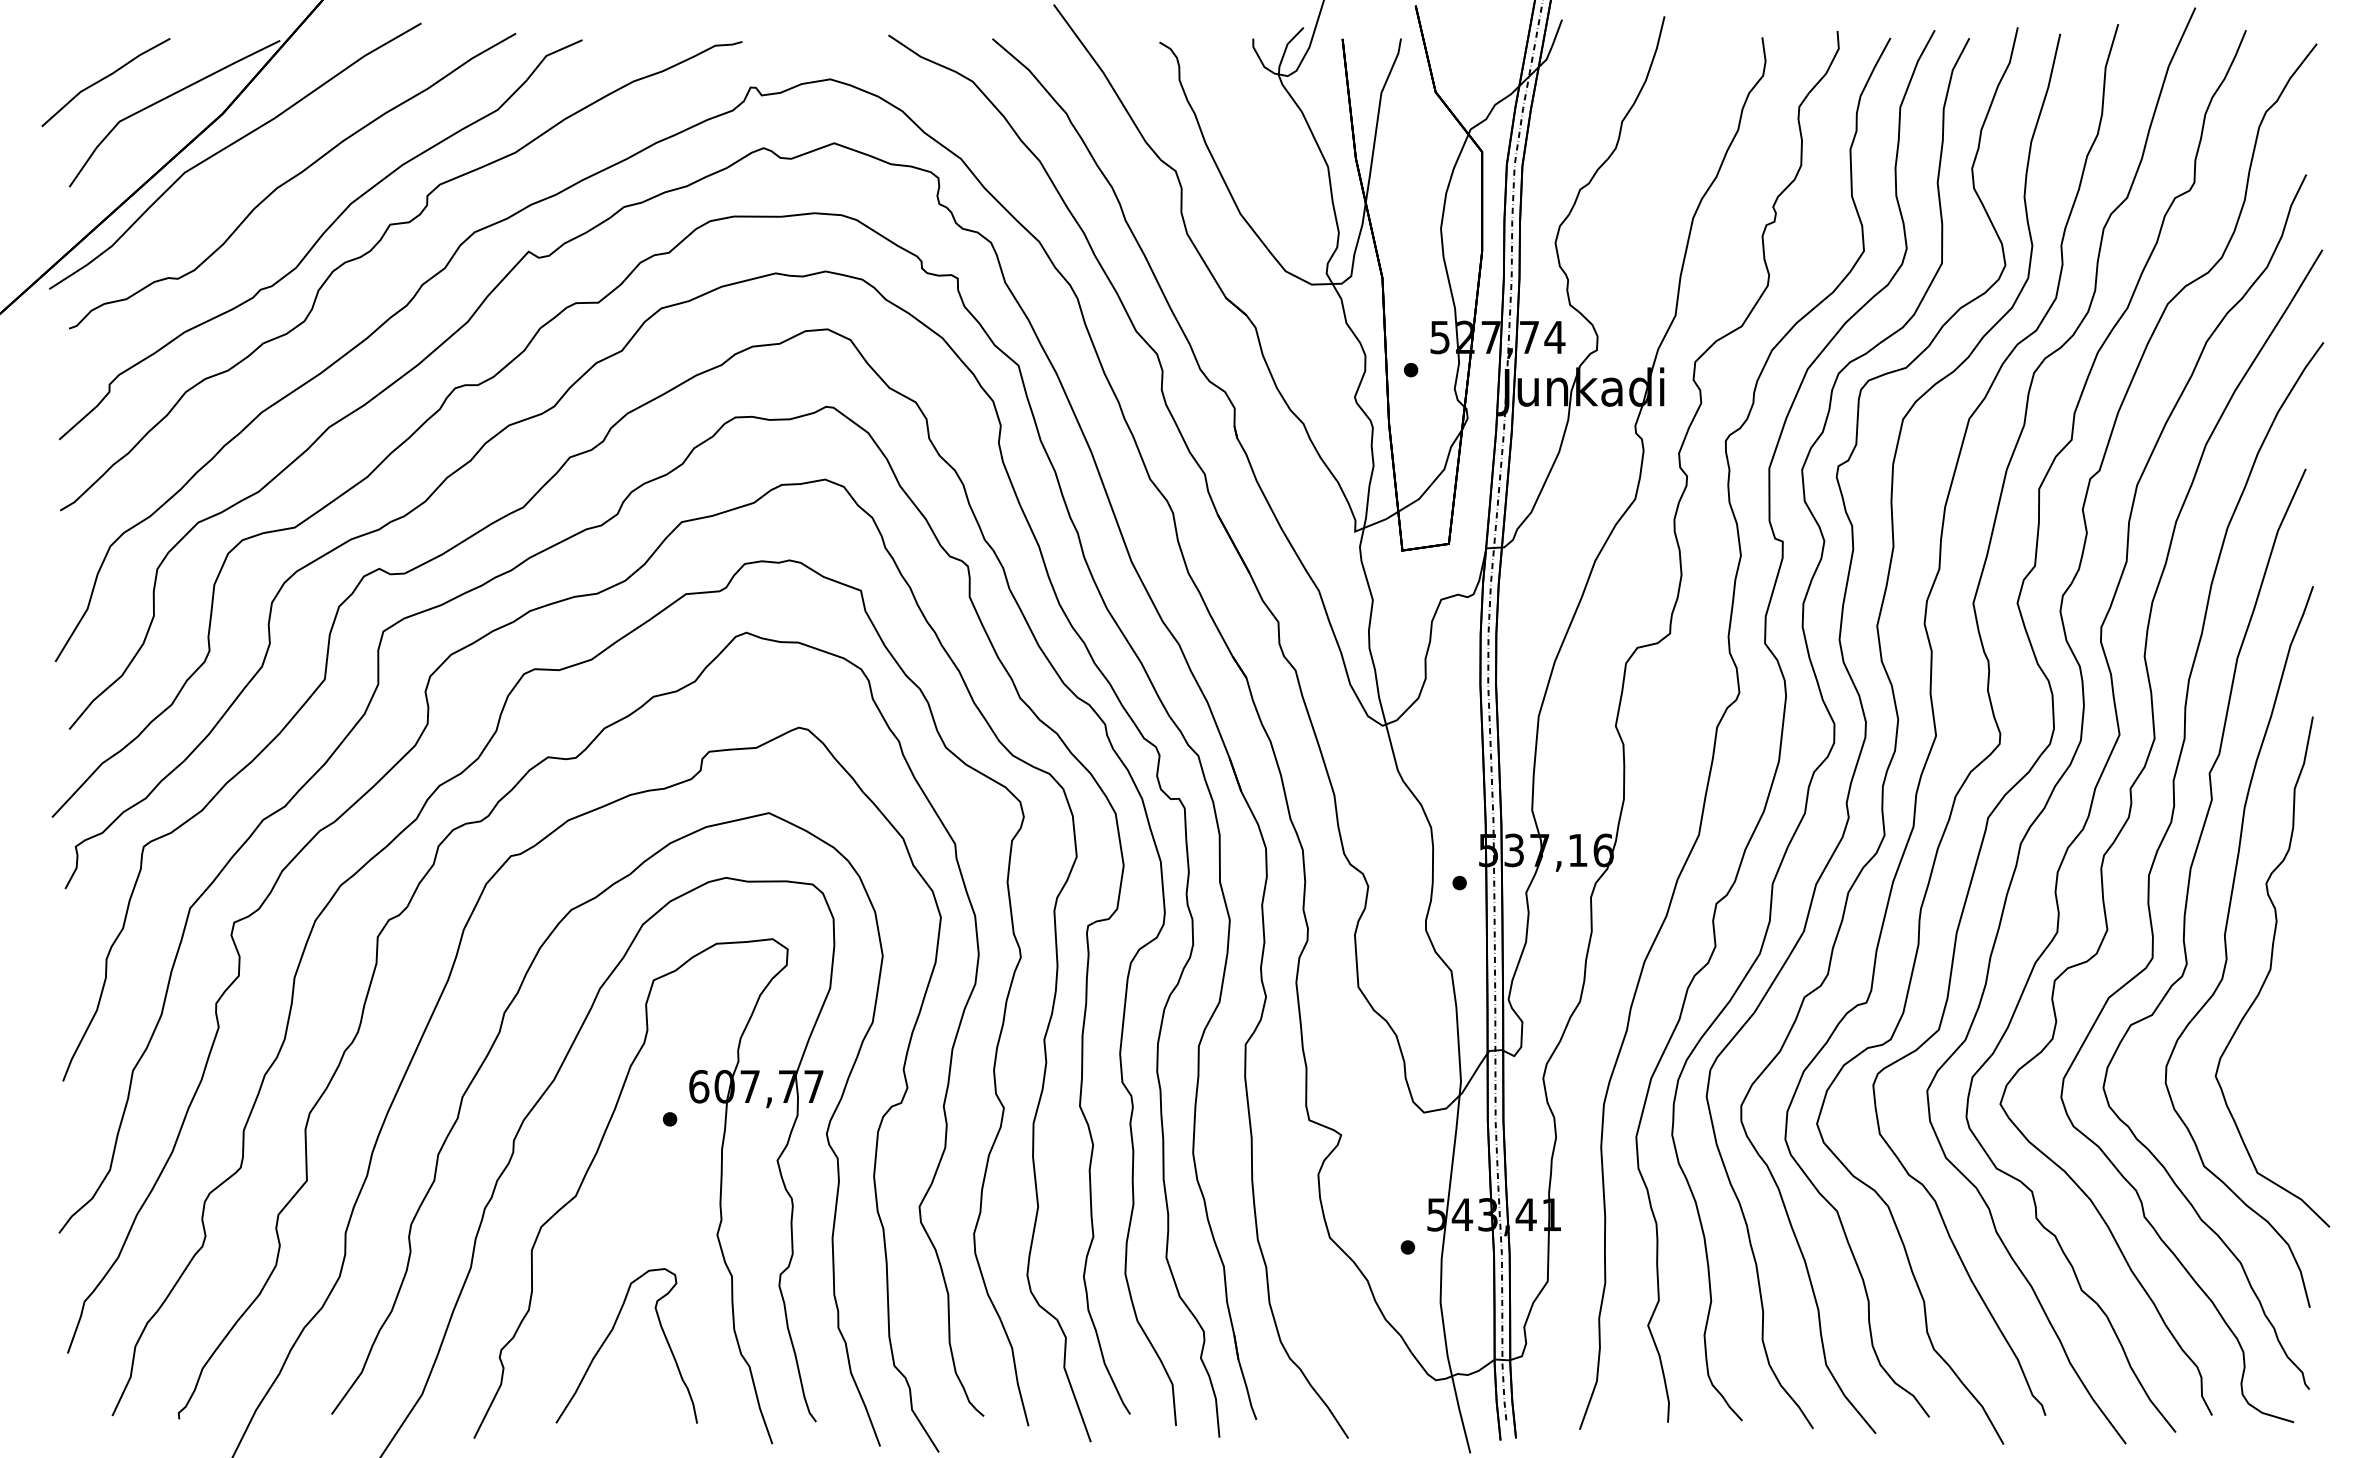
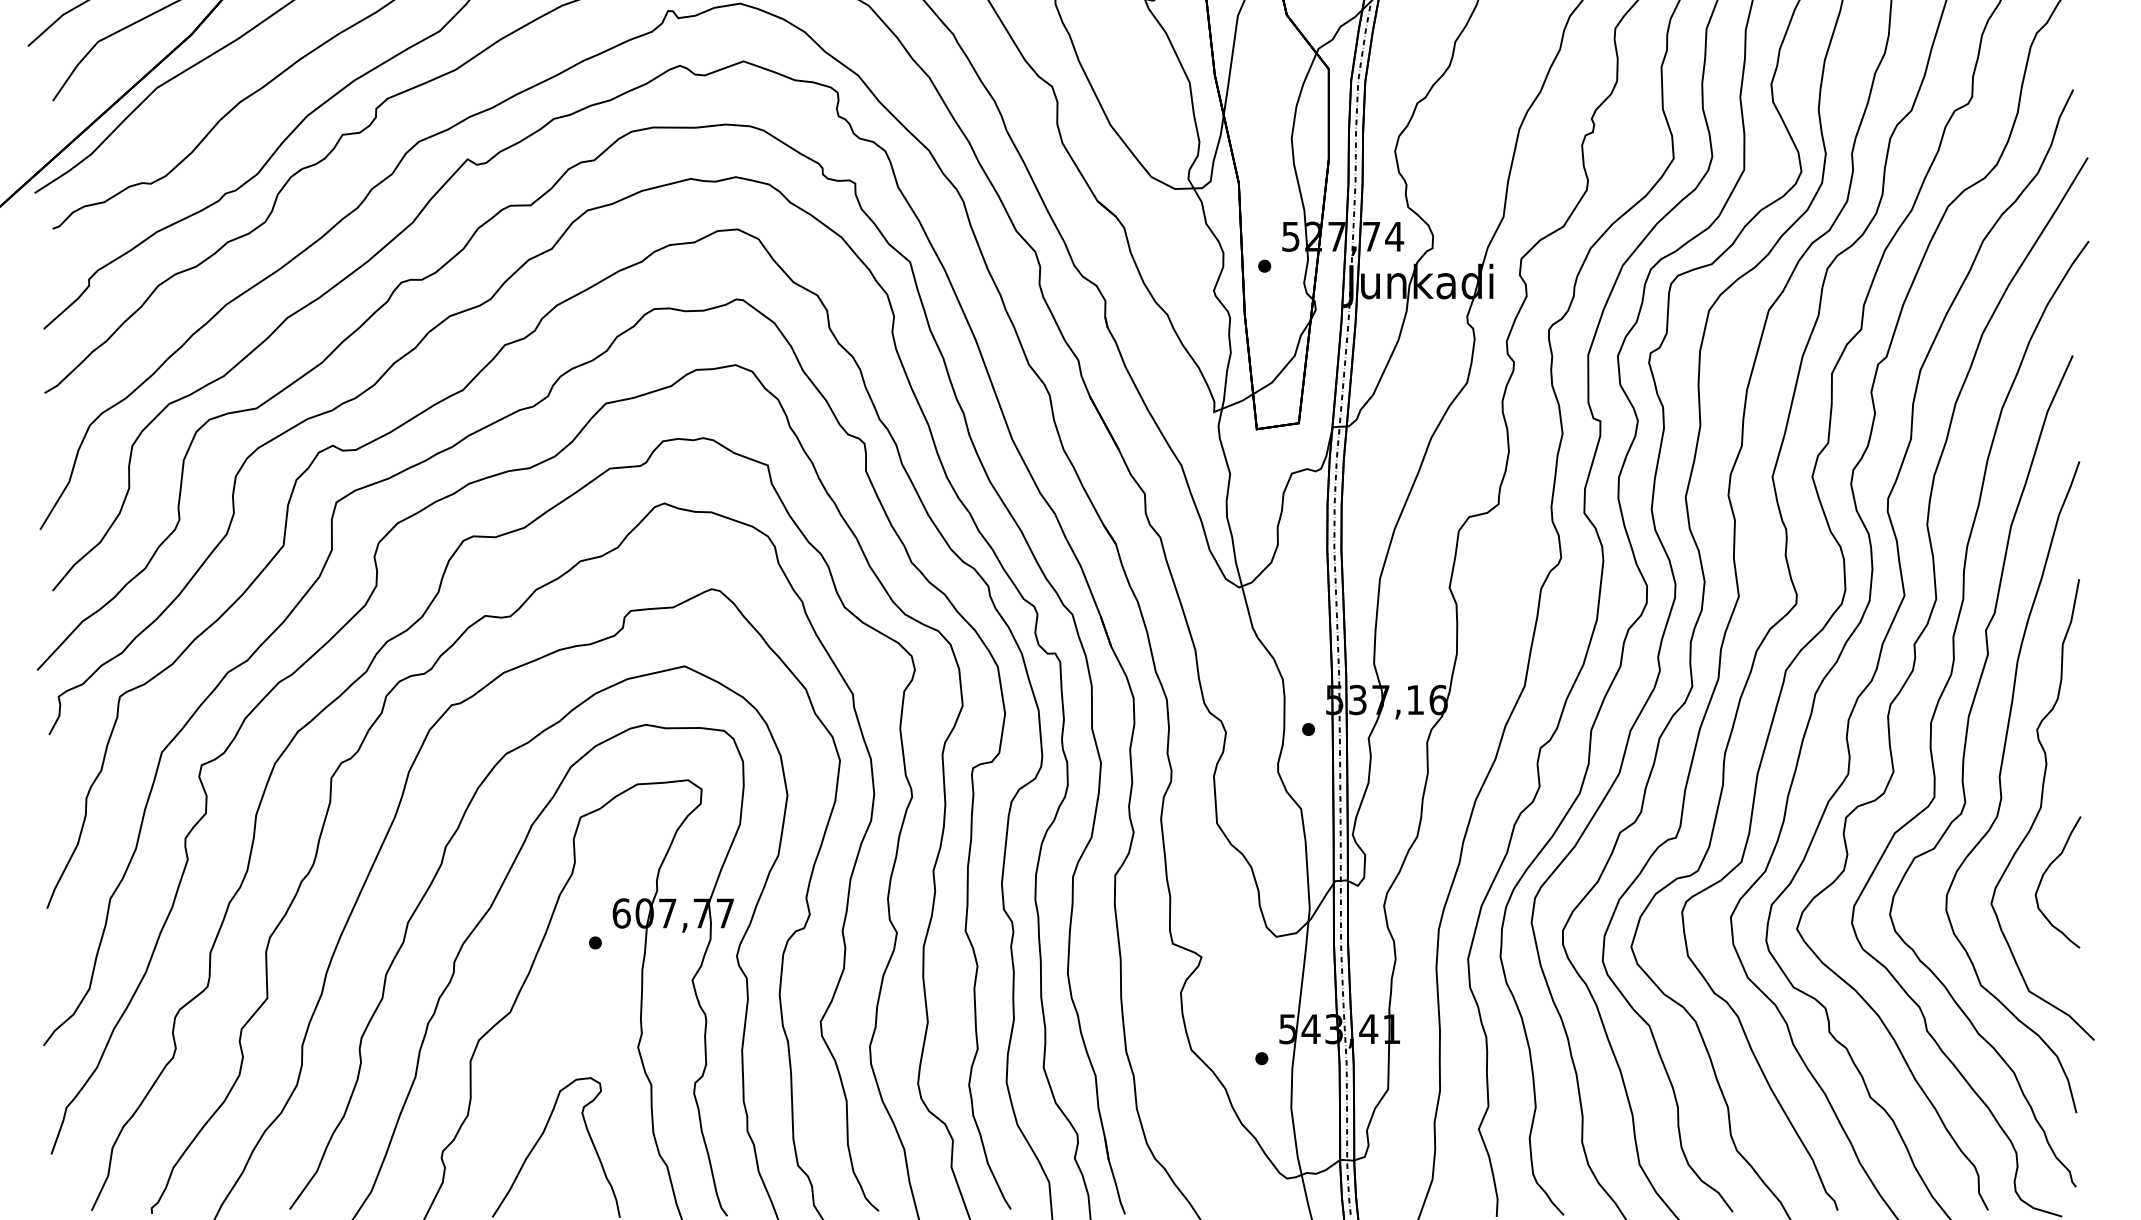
curve: (2275, 1042) -> (2045, 873), added

